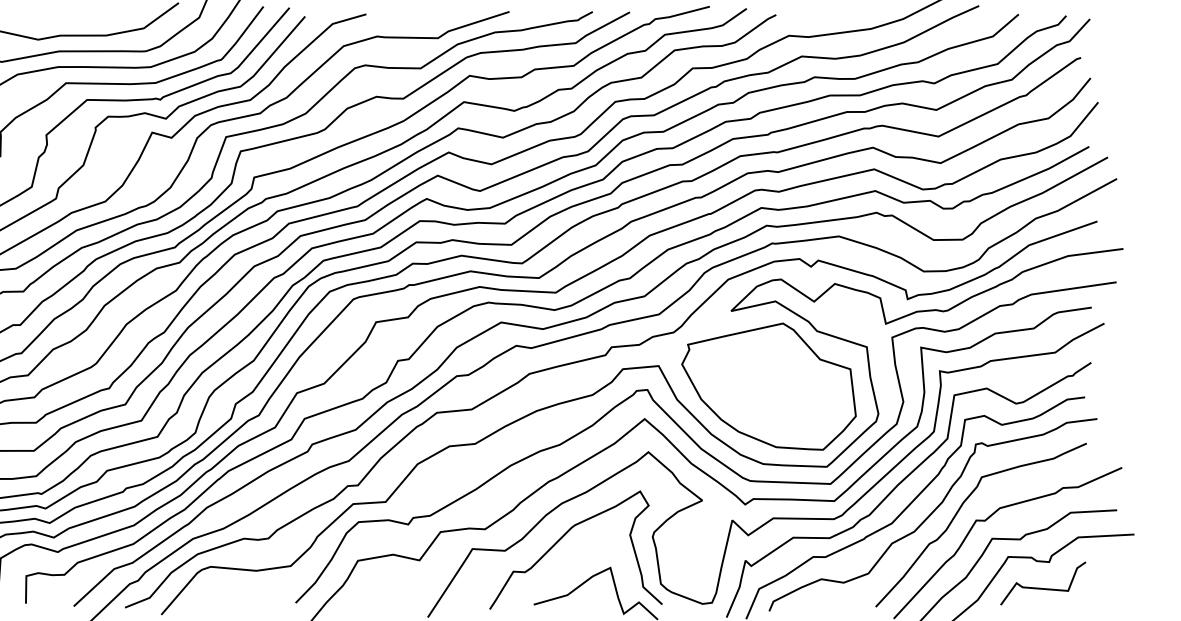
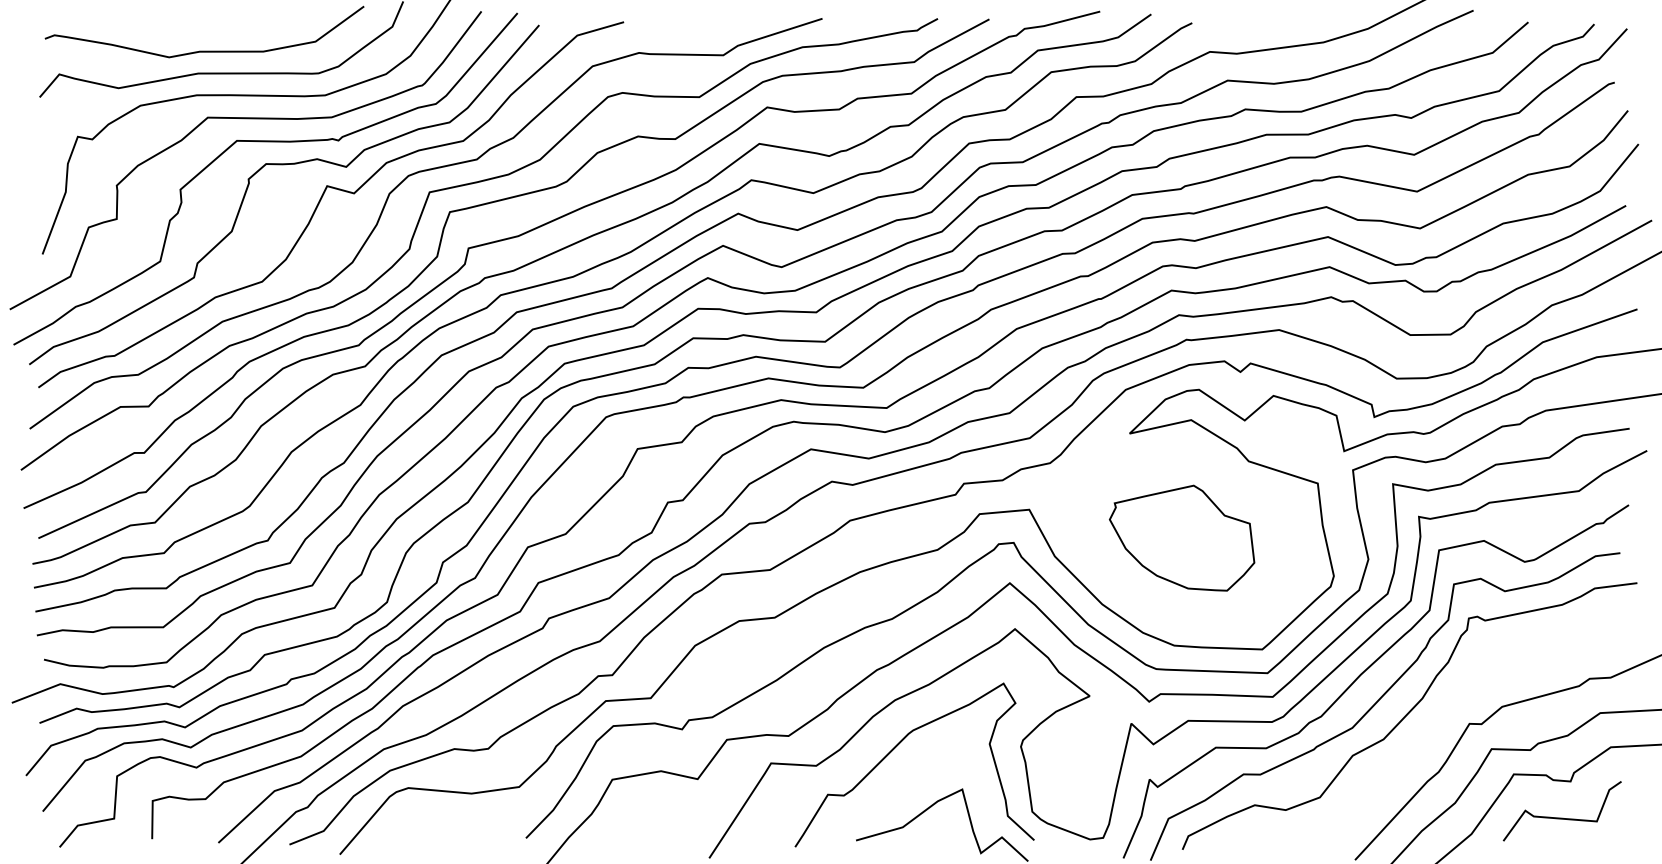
part: (768, 386) -> (1181, 537), size x0.6
curve: (957, 513) -> (1443, 714), removed

